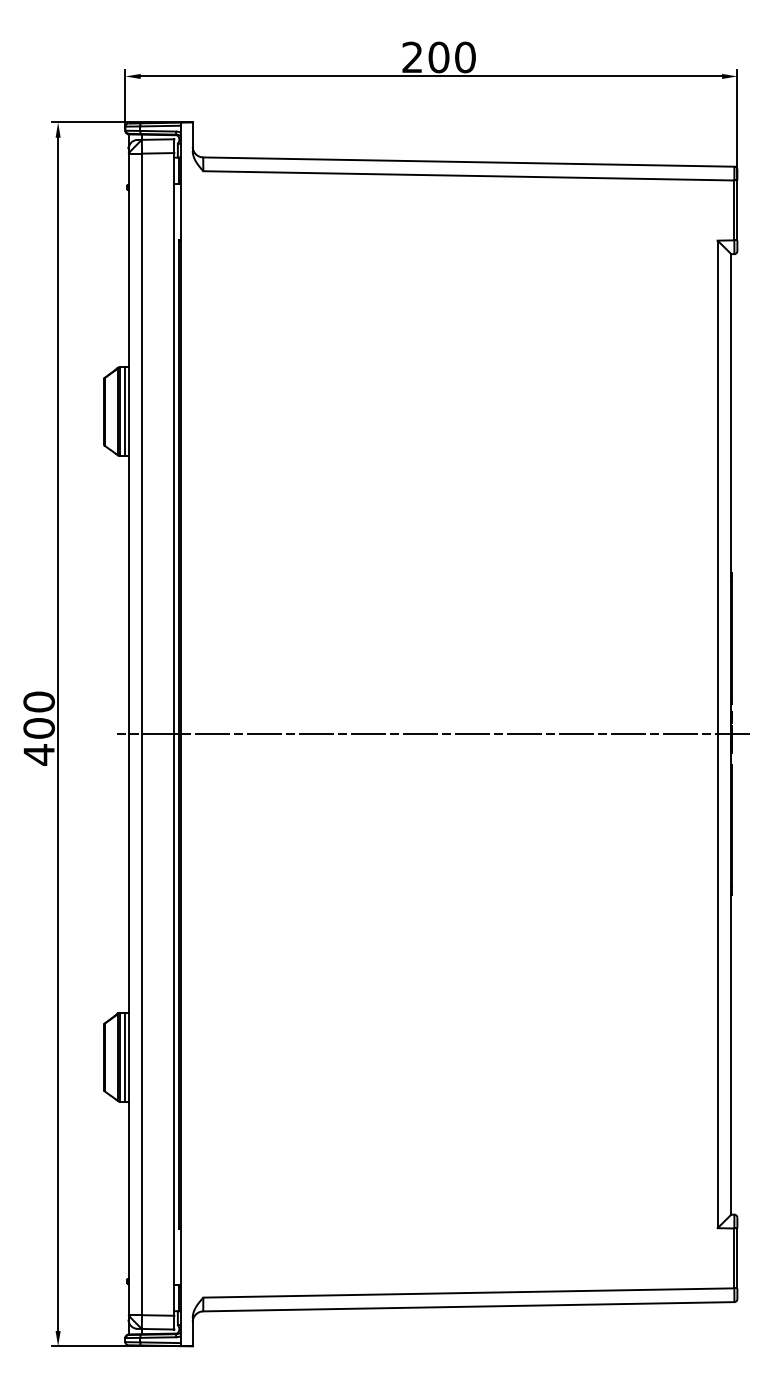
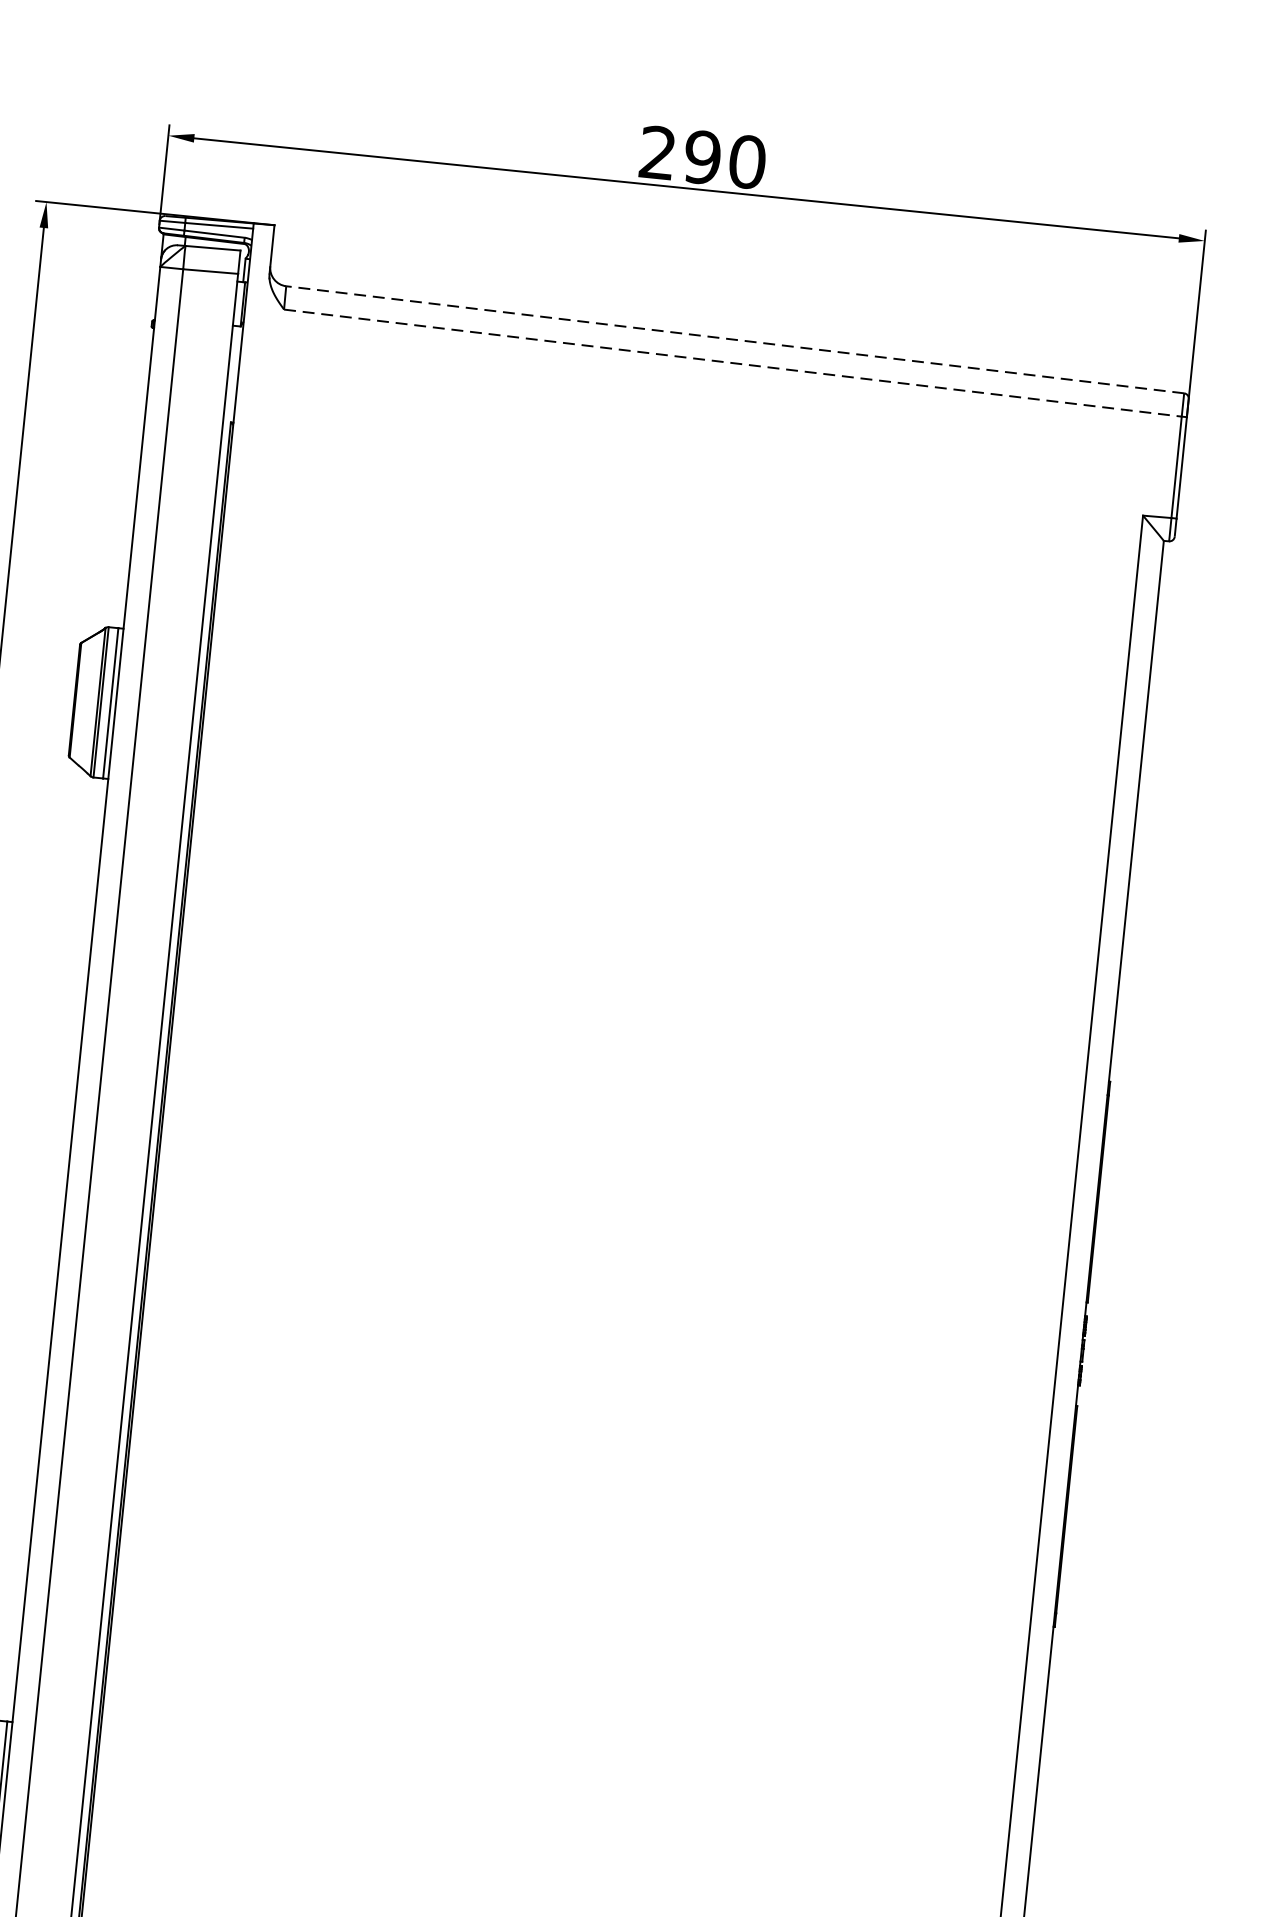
text: (438, 57) -> (701, 157), 200 -> 290
line: (468, 162) -> (734, 340), solid -> dashed
line: (468, 175) -> (732, 362), solid -> dashed
line: (433, 734) -> (576, 1303), removed

